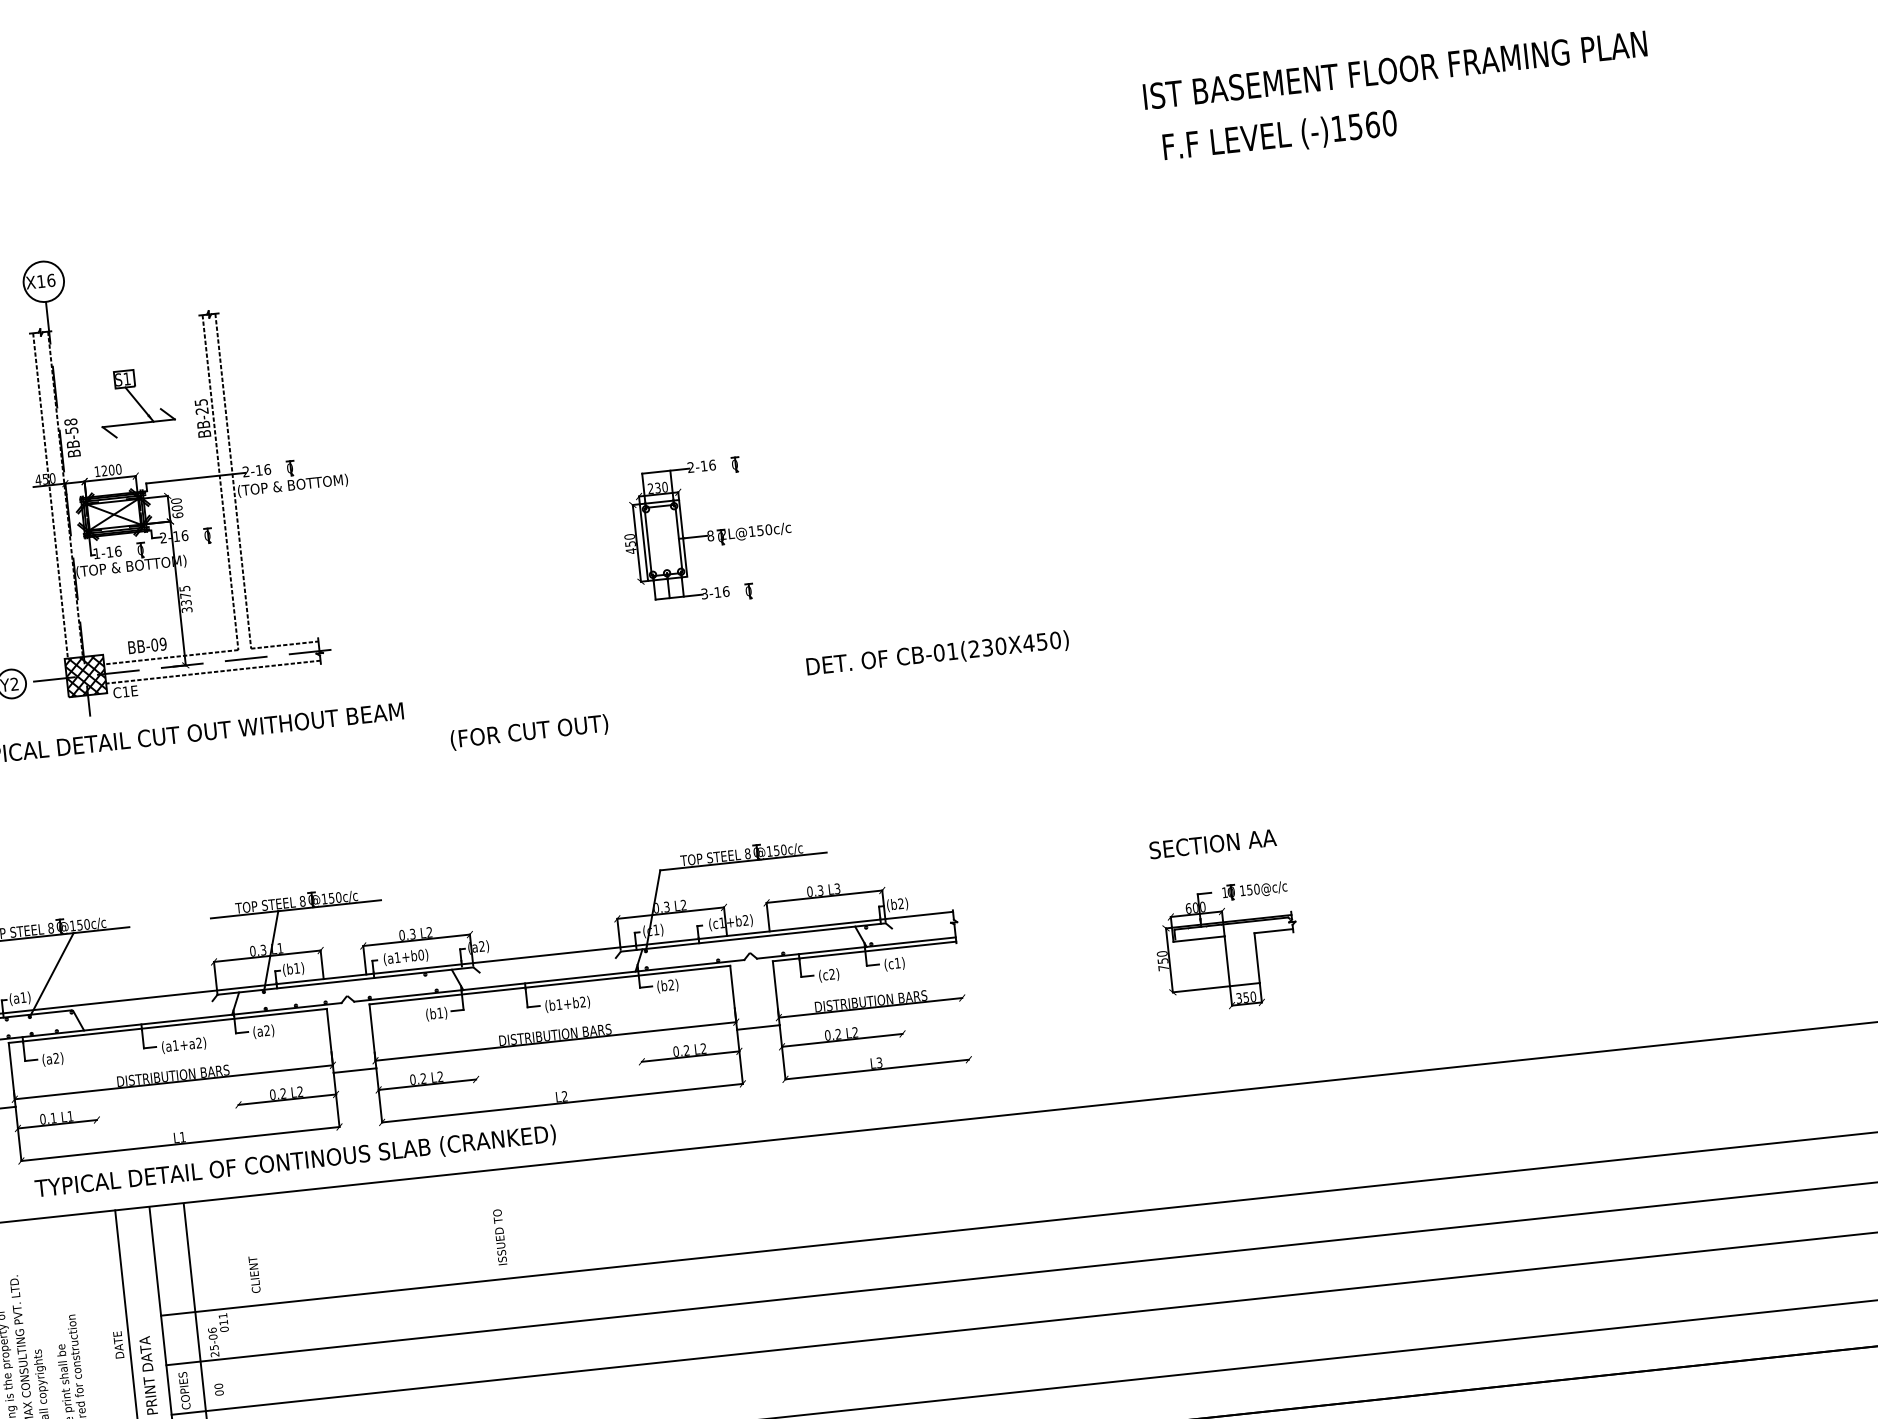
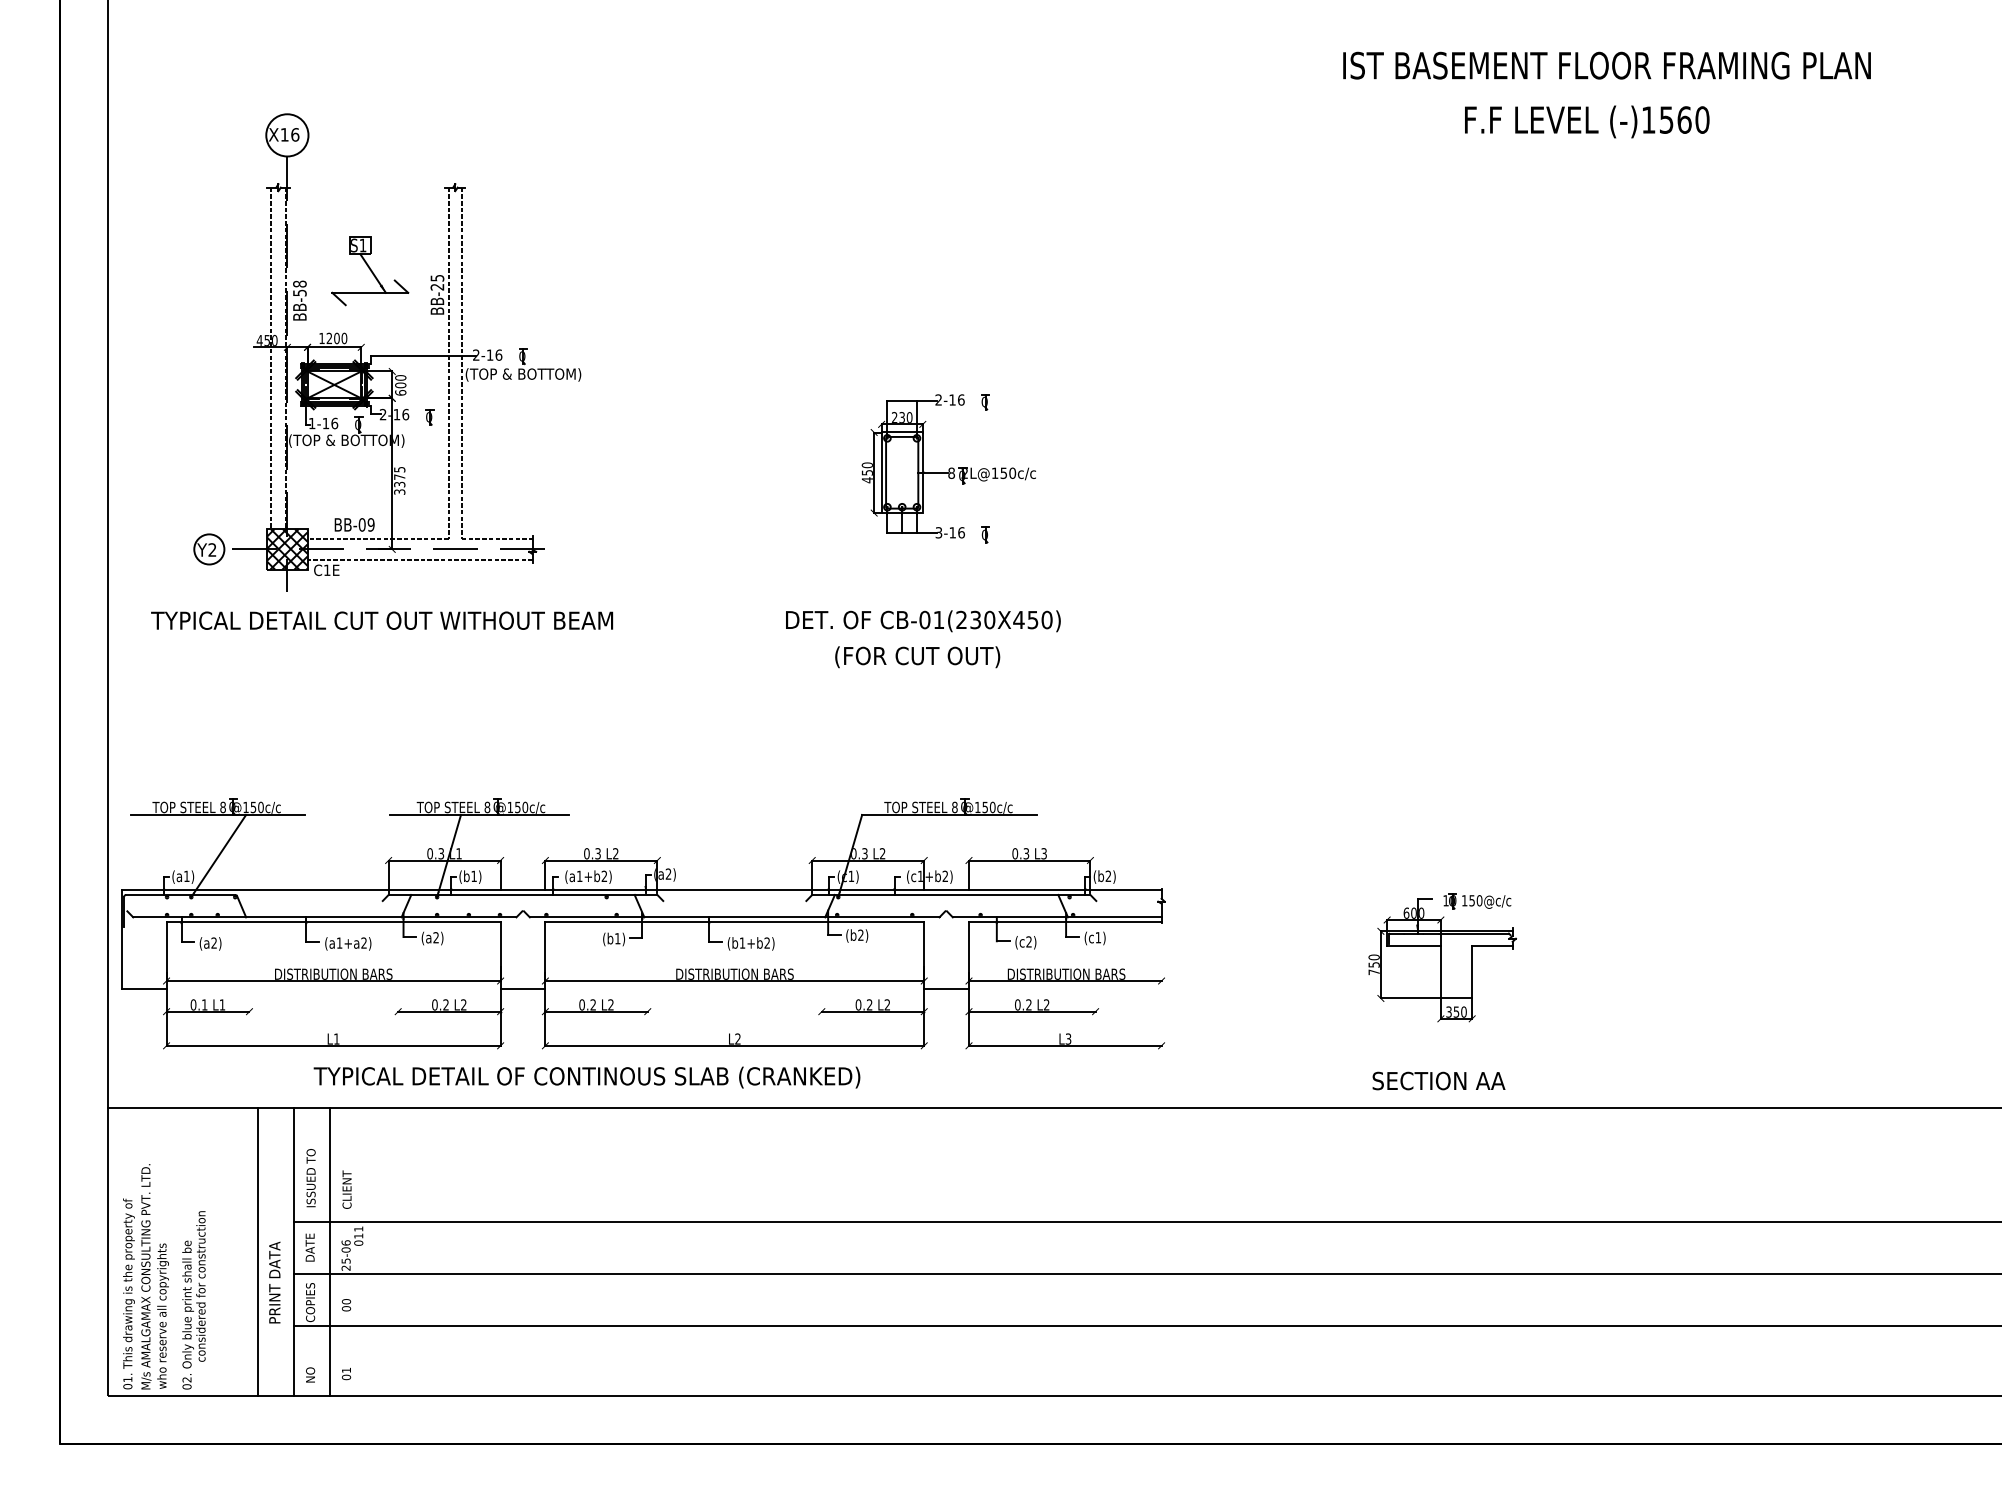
text: (1394, 70) -> (1606, 65), moved
text: (937, 654) -> (923, 621), moved
text: (529, 732) -> (917, 657), moved
text: (1212, 843) -> (1438, 1080), moved
text: (421, 955) -> (604, 876), (a1+b0) -> (a1+b2)
text: (295, 1162) -> (586, 1077), moved
text: (499, 1237) -> (310, 1178), moved
text: (254, 1274) -> (346, 1189), moved
text: (118, 1344) -> (309, 1247), moved

